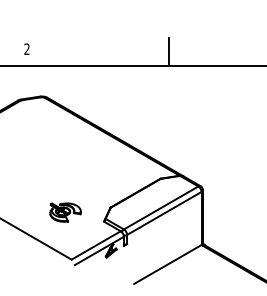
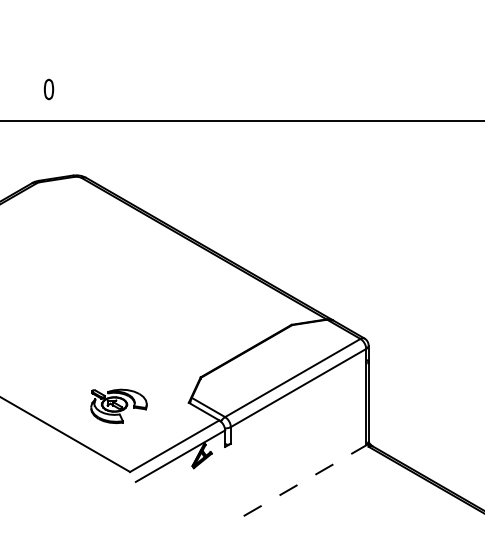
text: (26, 48) -> (47, 88), 2 -> 0
line: (169, 51) -> (307, 93), removed
part: (65, 212) -> (118, 406), moved
line: (167, 264) -> (304, 480), solid -> dashed

